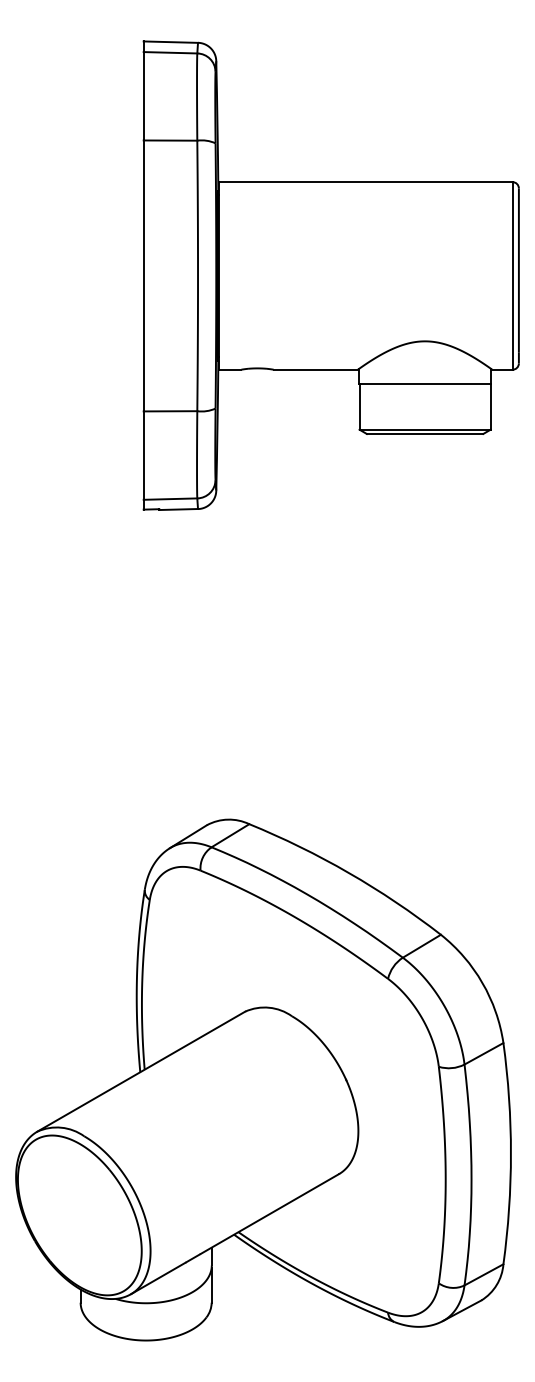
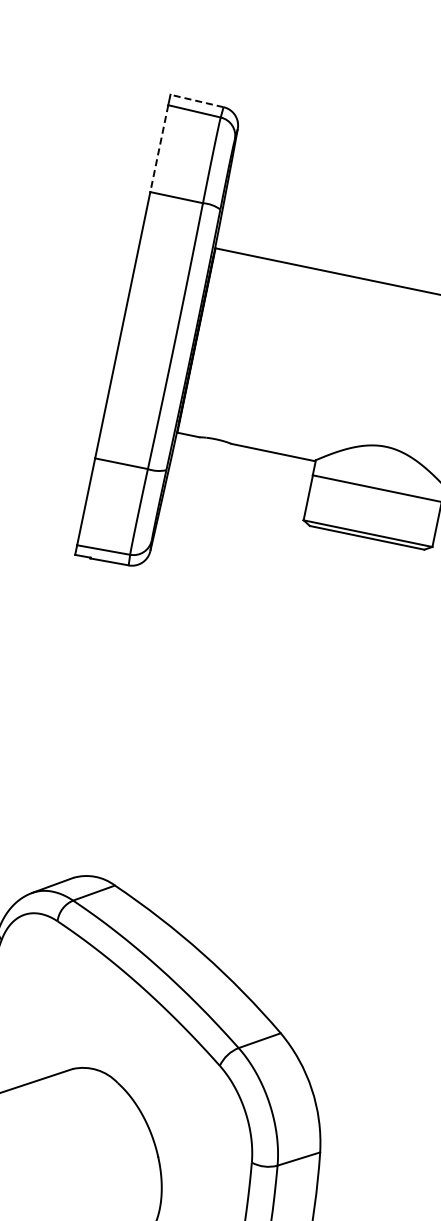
line: (170, 42) -> (196, 101), solid -> dashed
line: (143, 96) -> (159, 148), solid -> dashed

